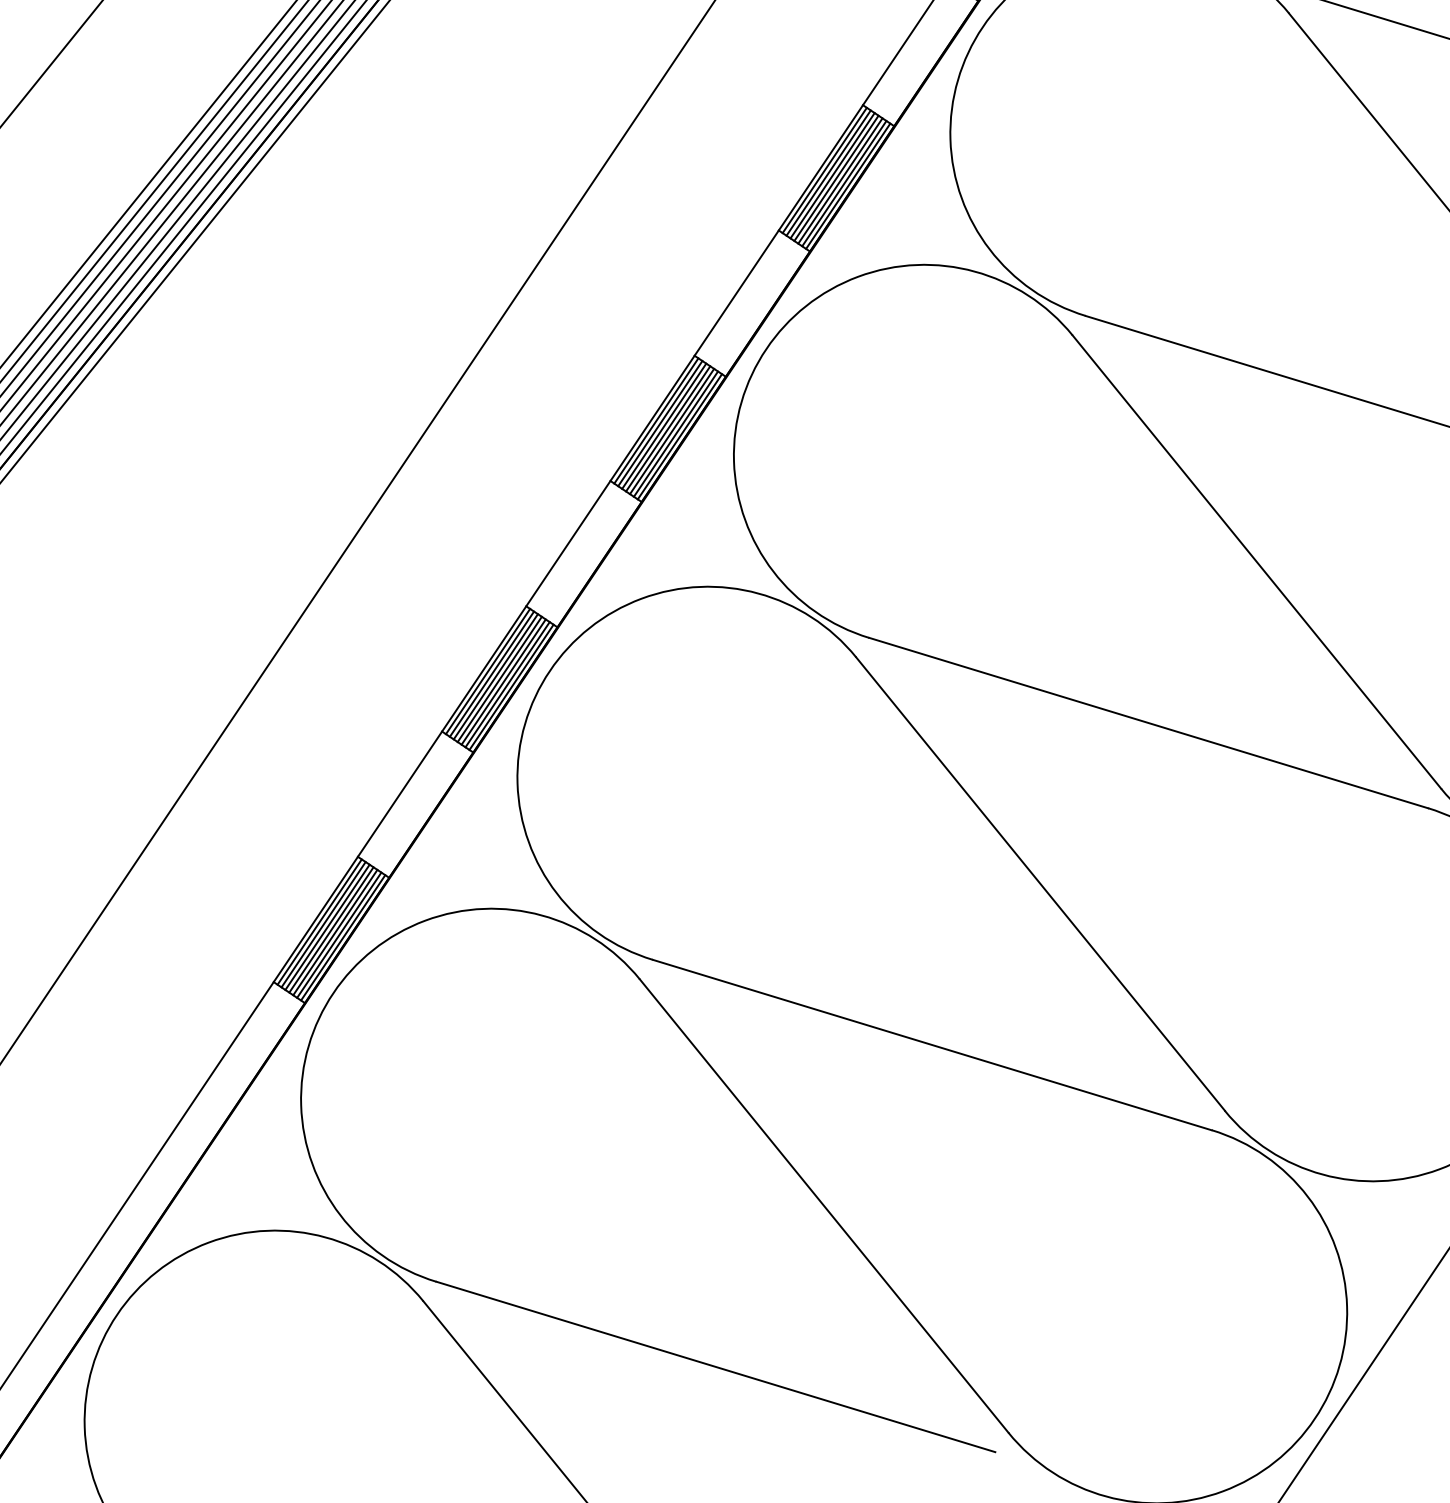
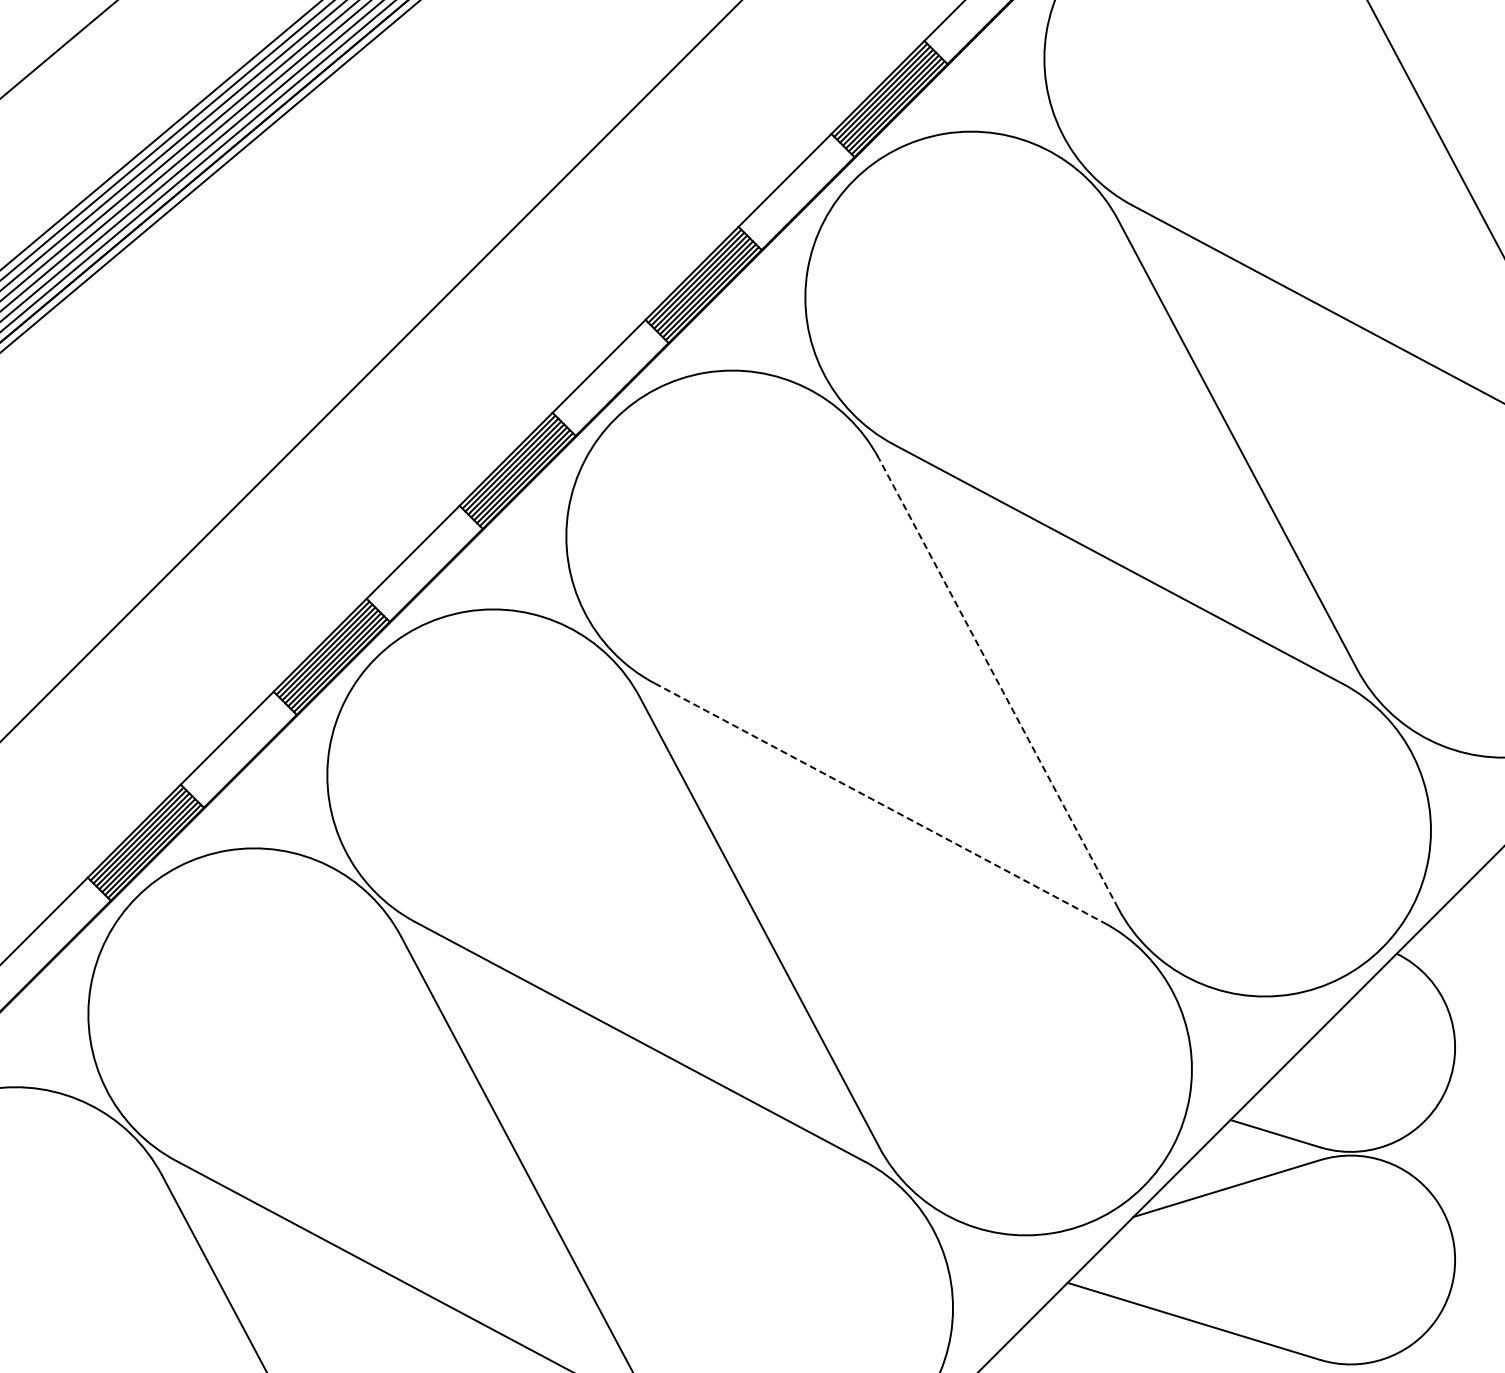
line: (1256, 562) -> (998, 683), solid -> dashed
line: (1149, 723) -> (879, 803), solid -> dashed

